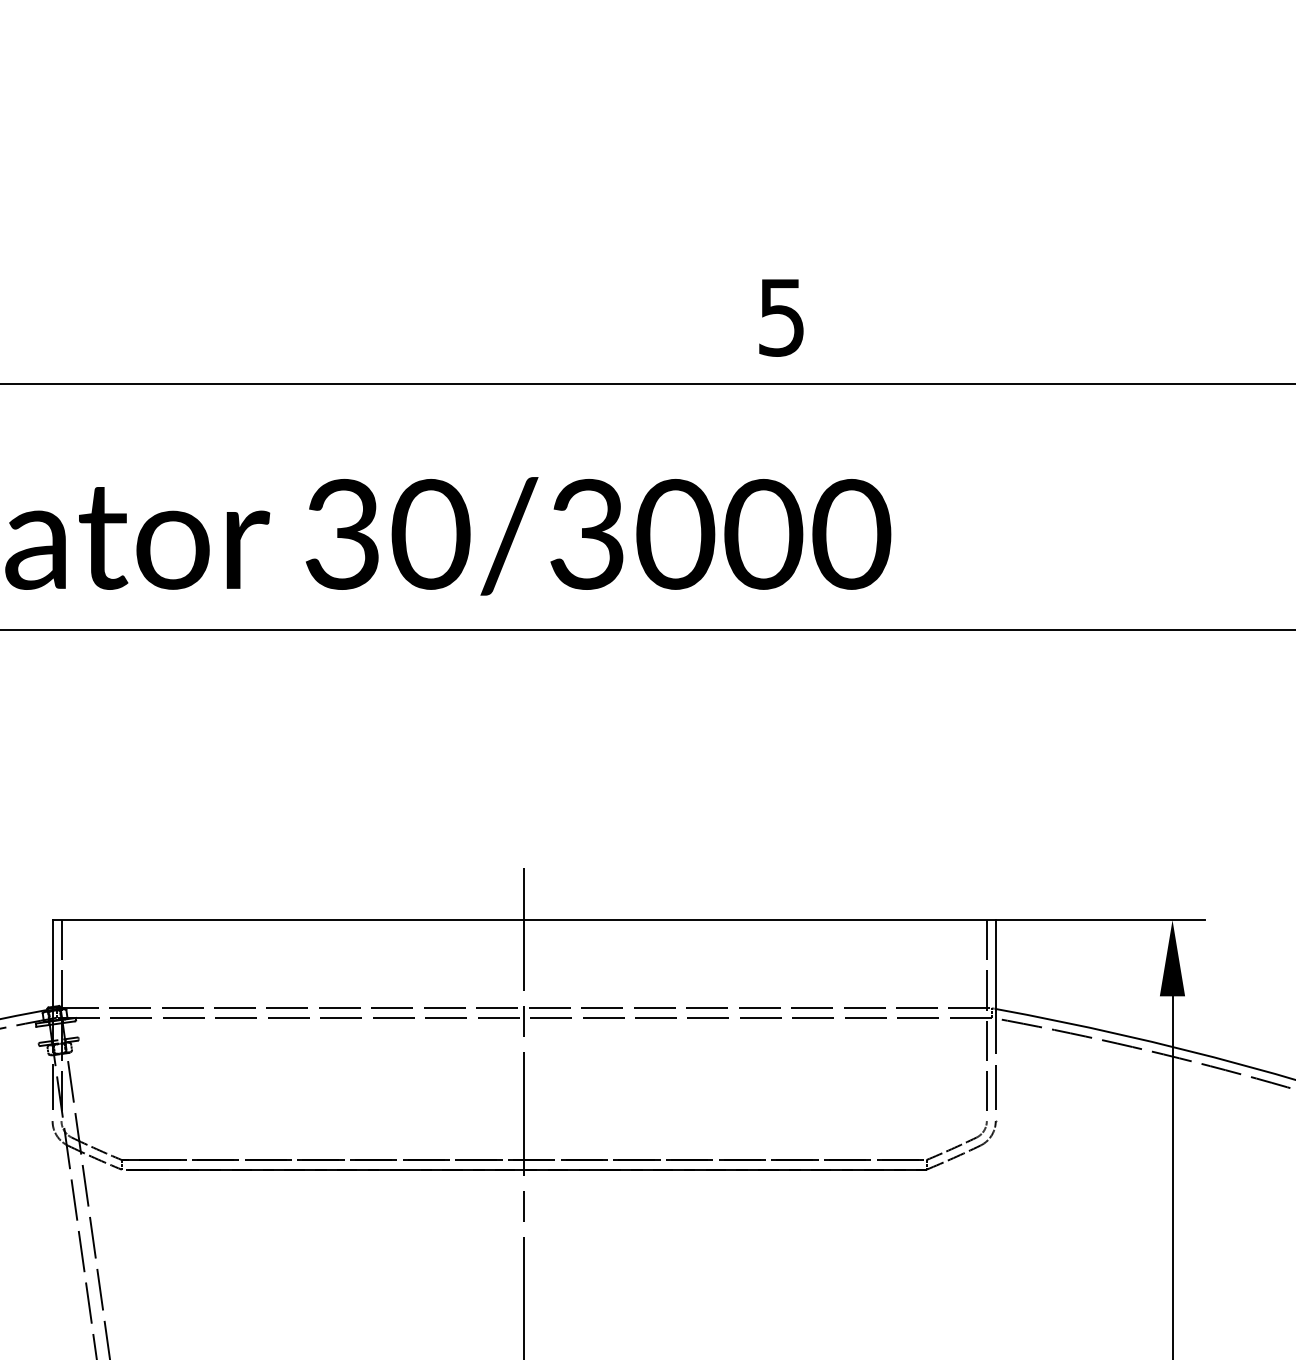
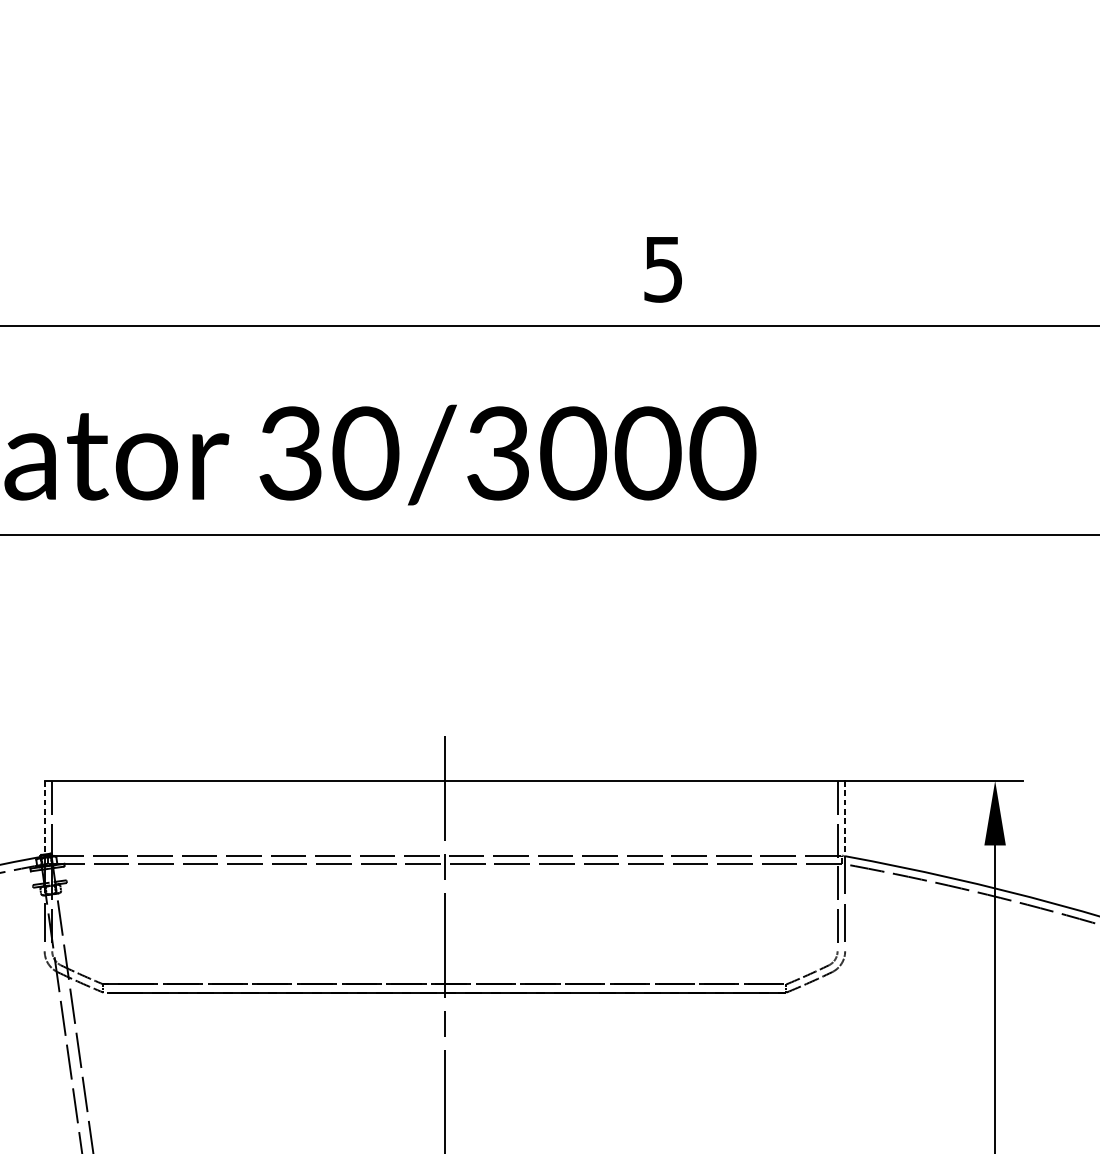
line: (52, 964) -> (44, 818), solid -> dashed
line: (995, 965) -> (844, 819), solid -> dashed

